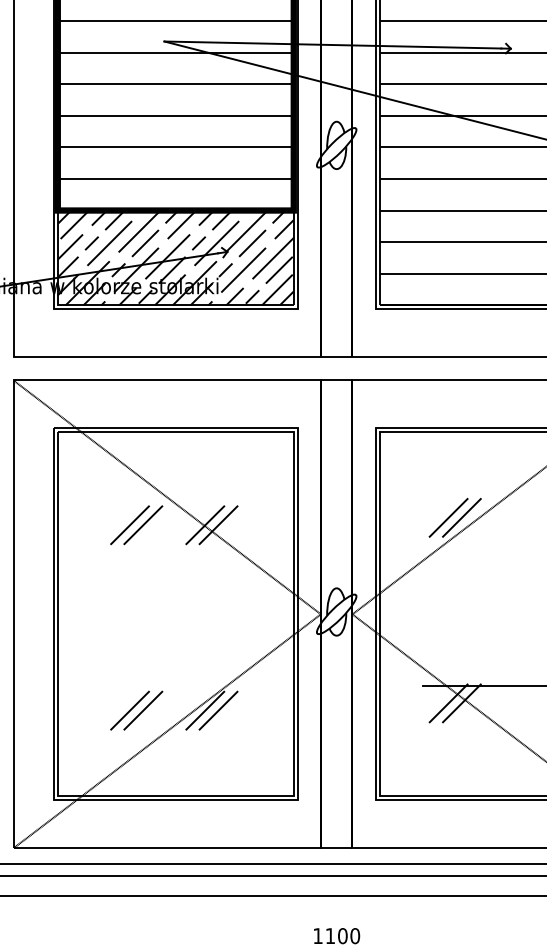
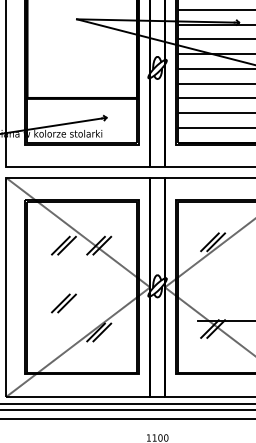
hatch: (176, 99) -> (82, 46), removed
hatch: (174, 257) -> (81, 120), removed
part: (135, 710) -> (63, 303), moved

